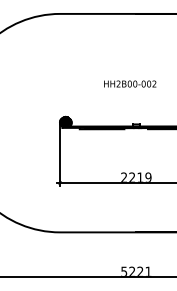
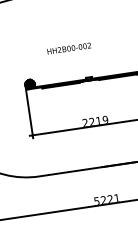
text: (130, 83) -> (69, 48), moved

